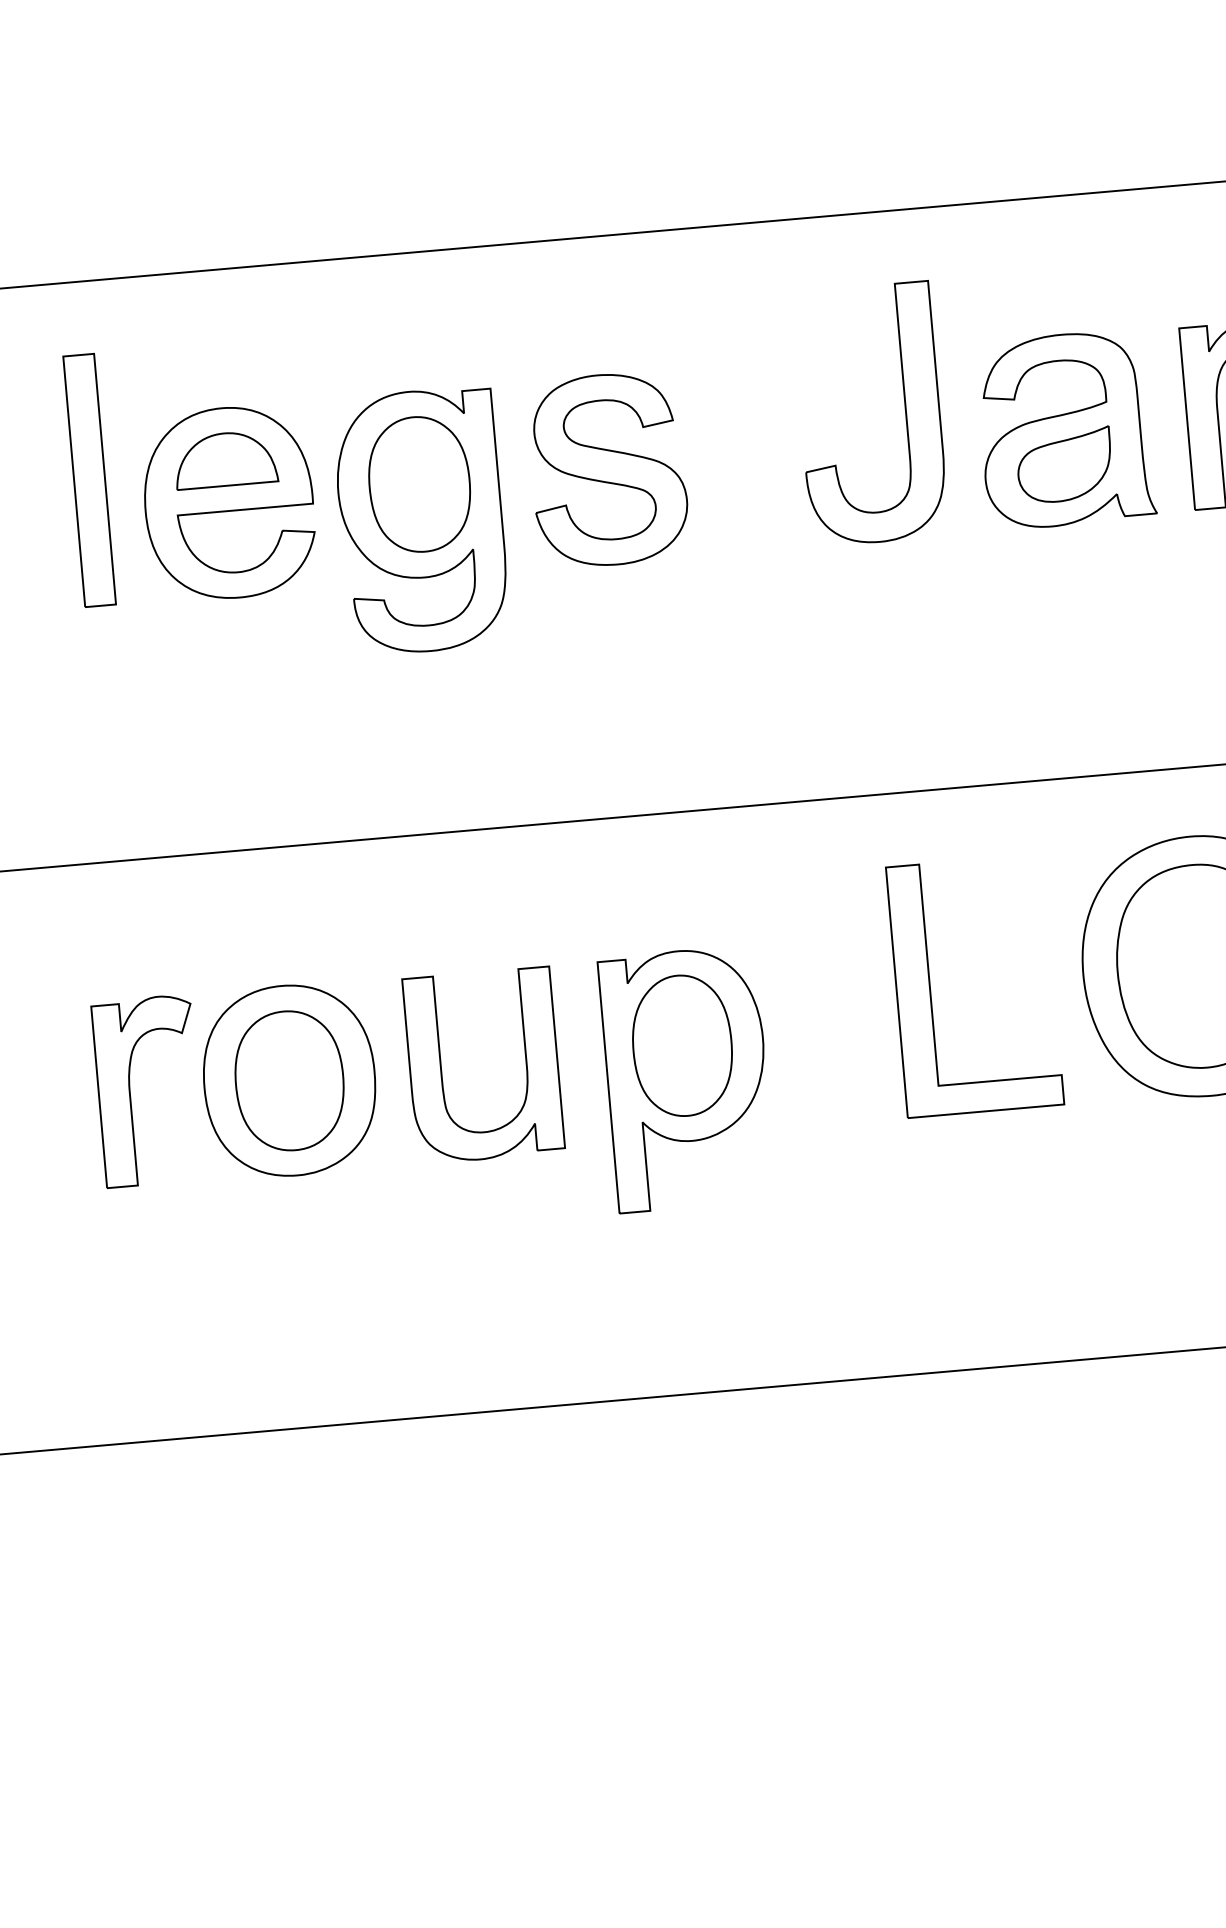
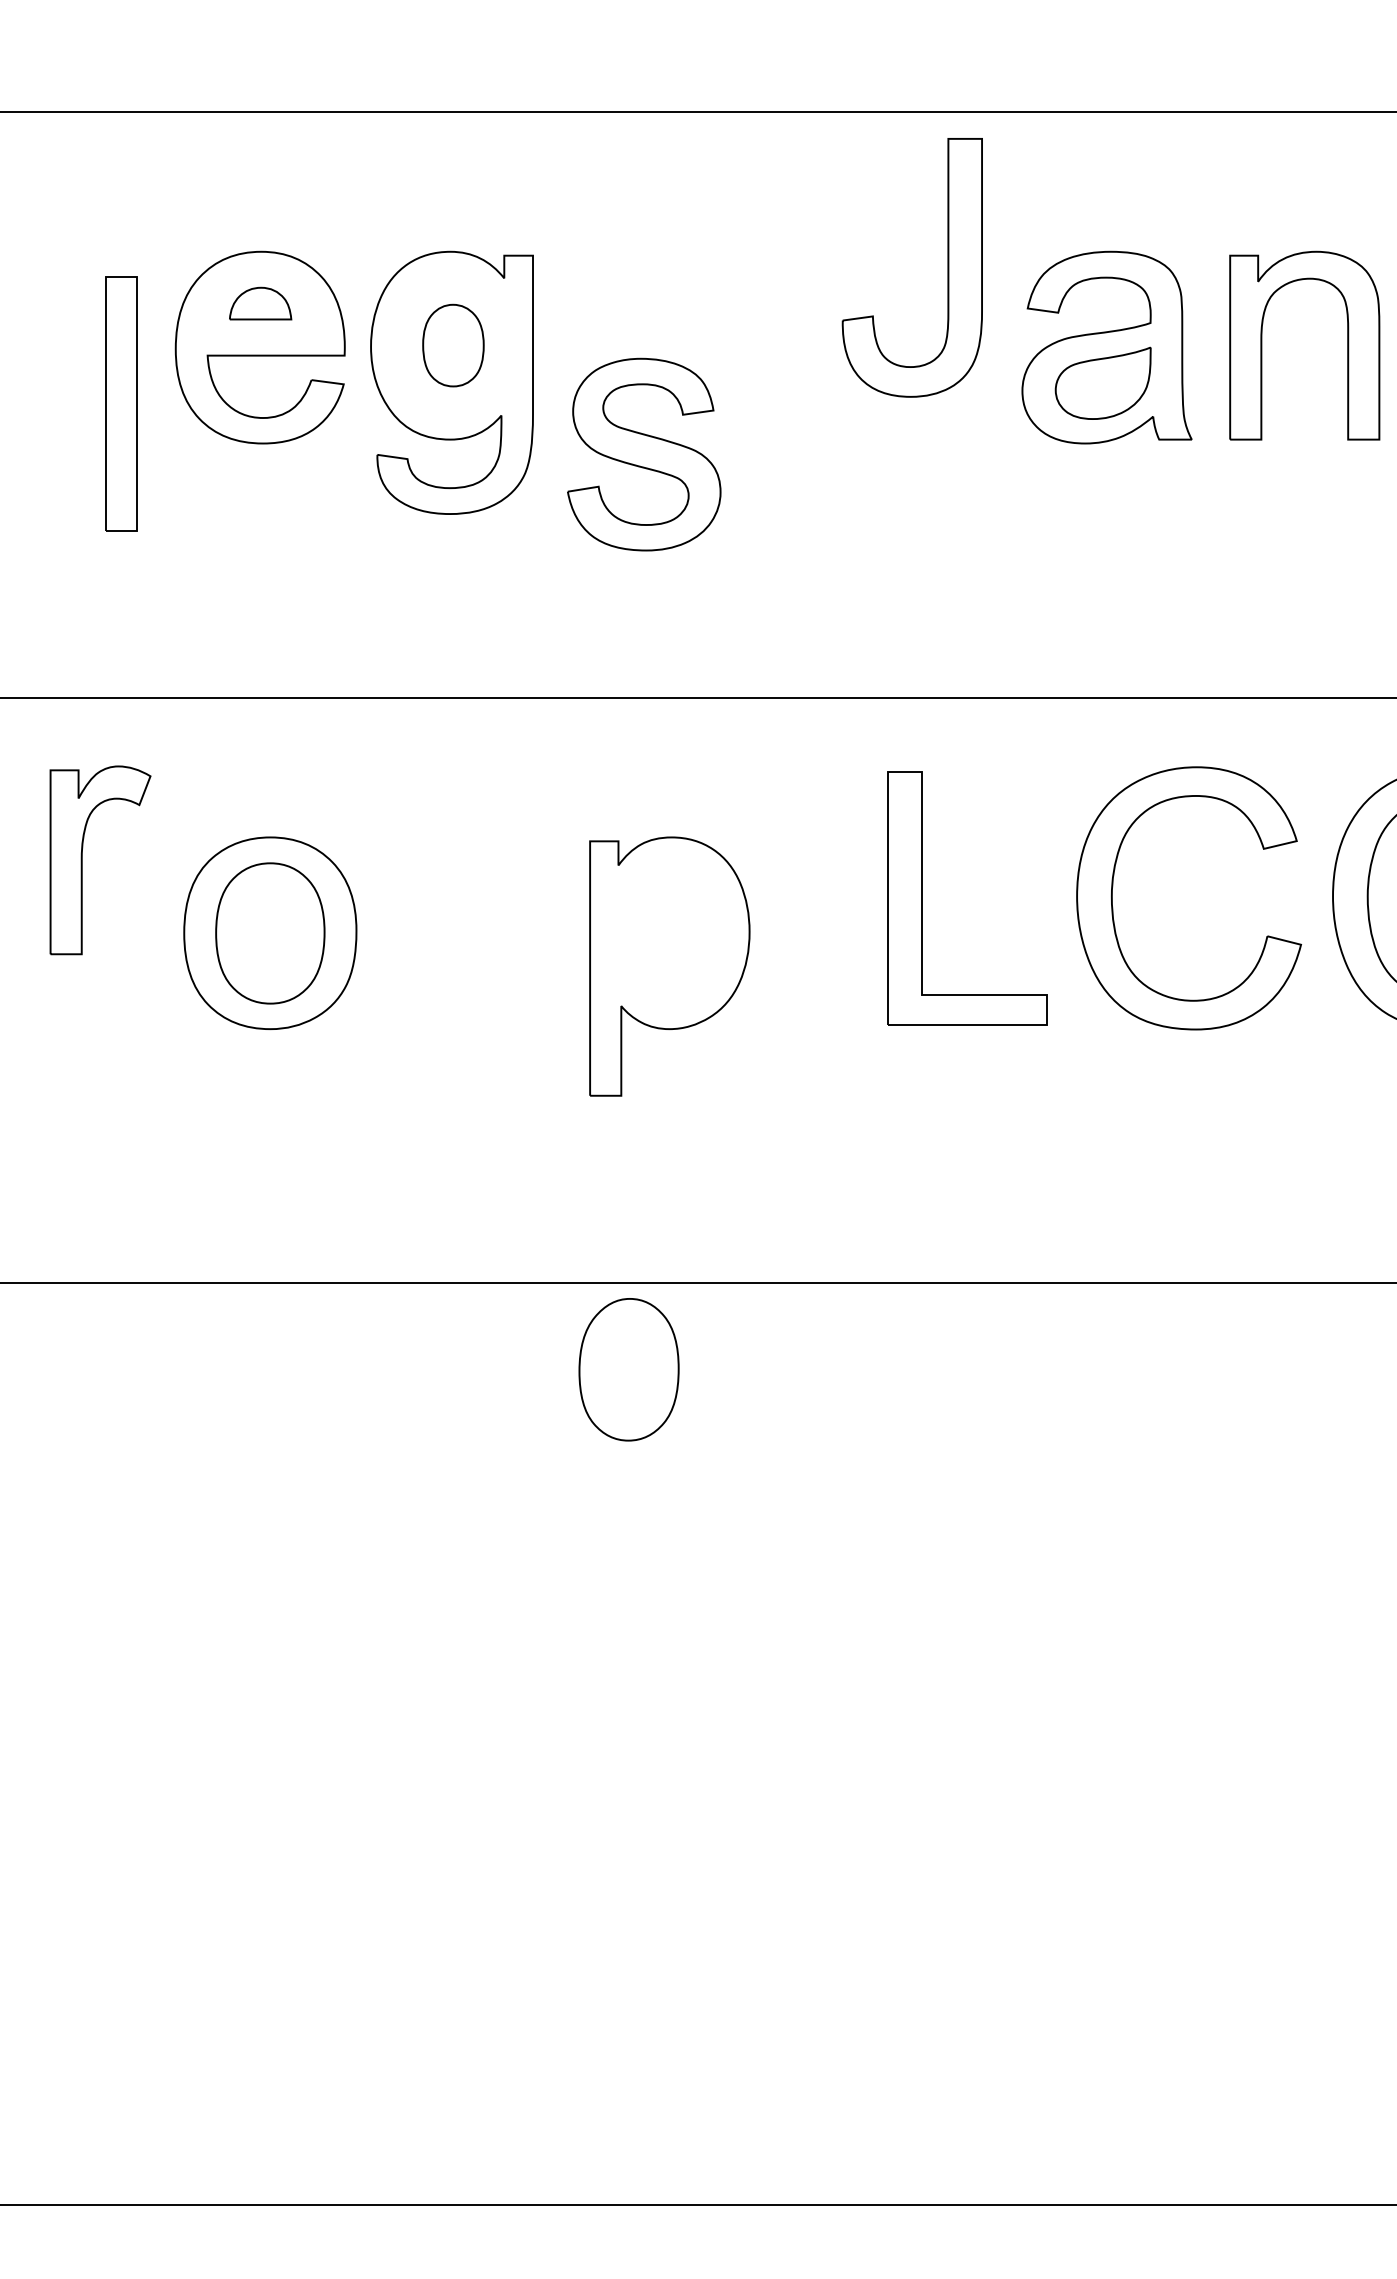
part: (905, 410) -> (947, 267), moved
part: (225, 459) -> (260, 303), size x0.6
part: (608, 469) -> (644, 454), moved
part: (89, 480) -> (121, 403), moved
part: (419, 484) -> (453, 345), size x0.6
part: (681, 1045) -> (628, 1369), moved
part: (441, 1068) -> (424, 934), removed
part: (130, 1092) -> (82, 860), moved

